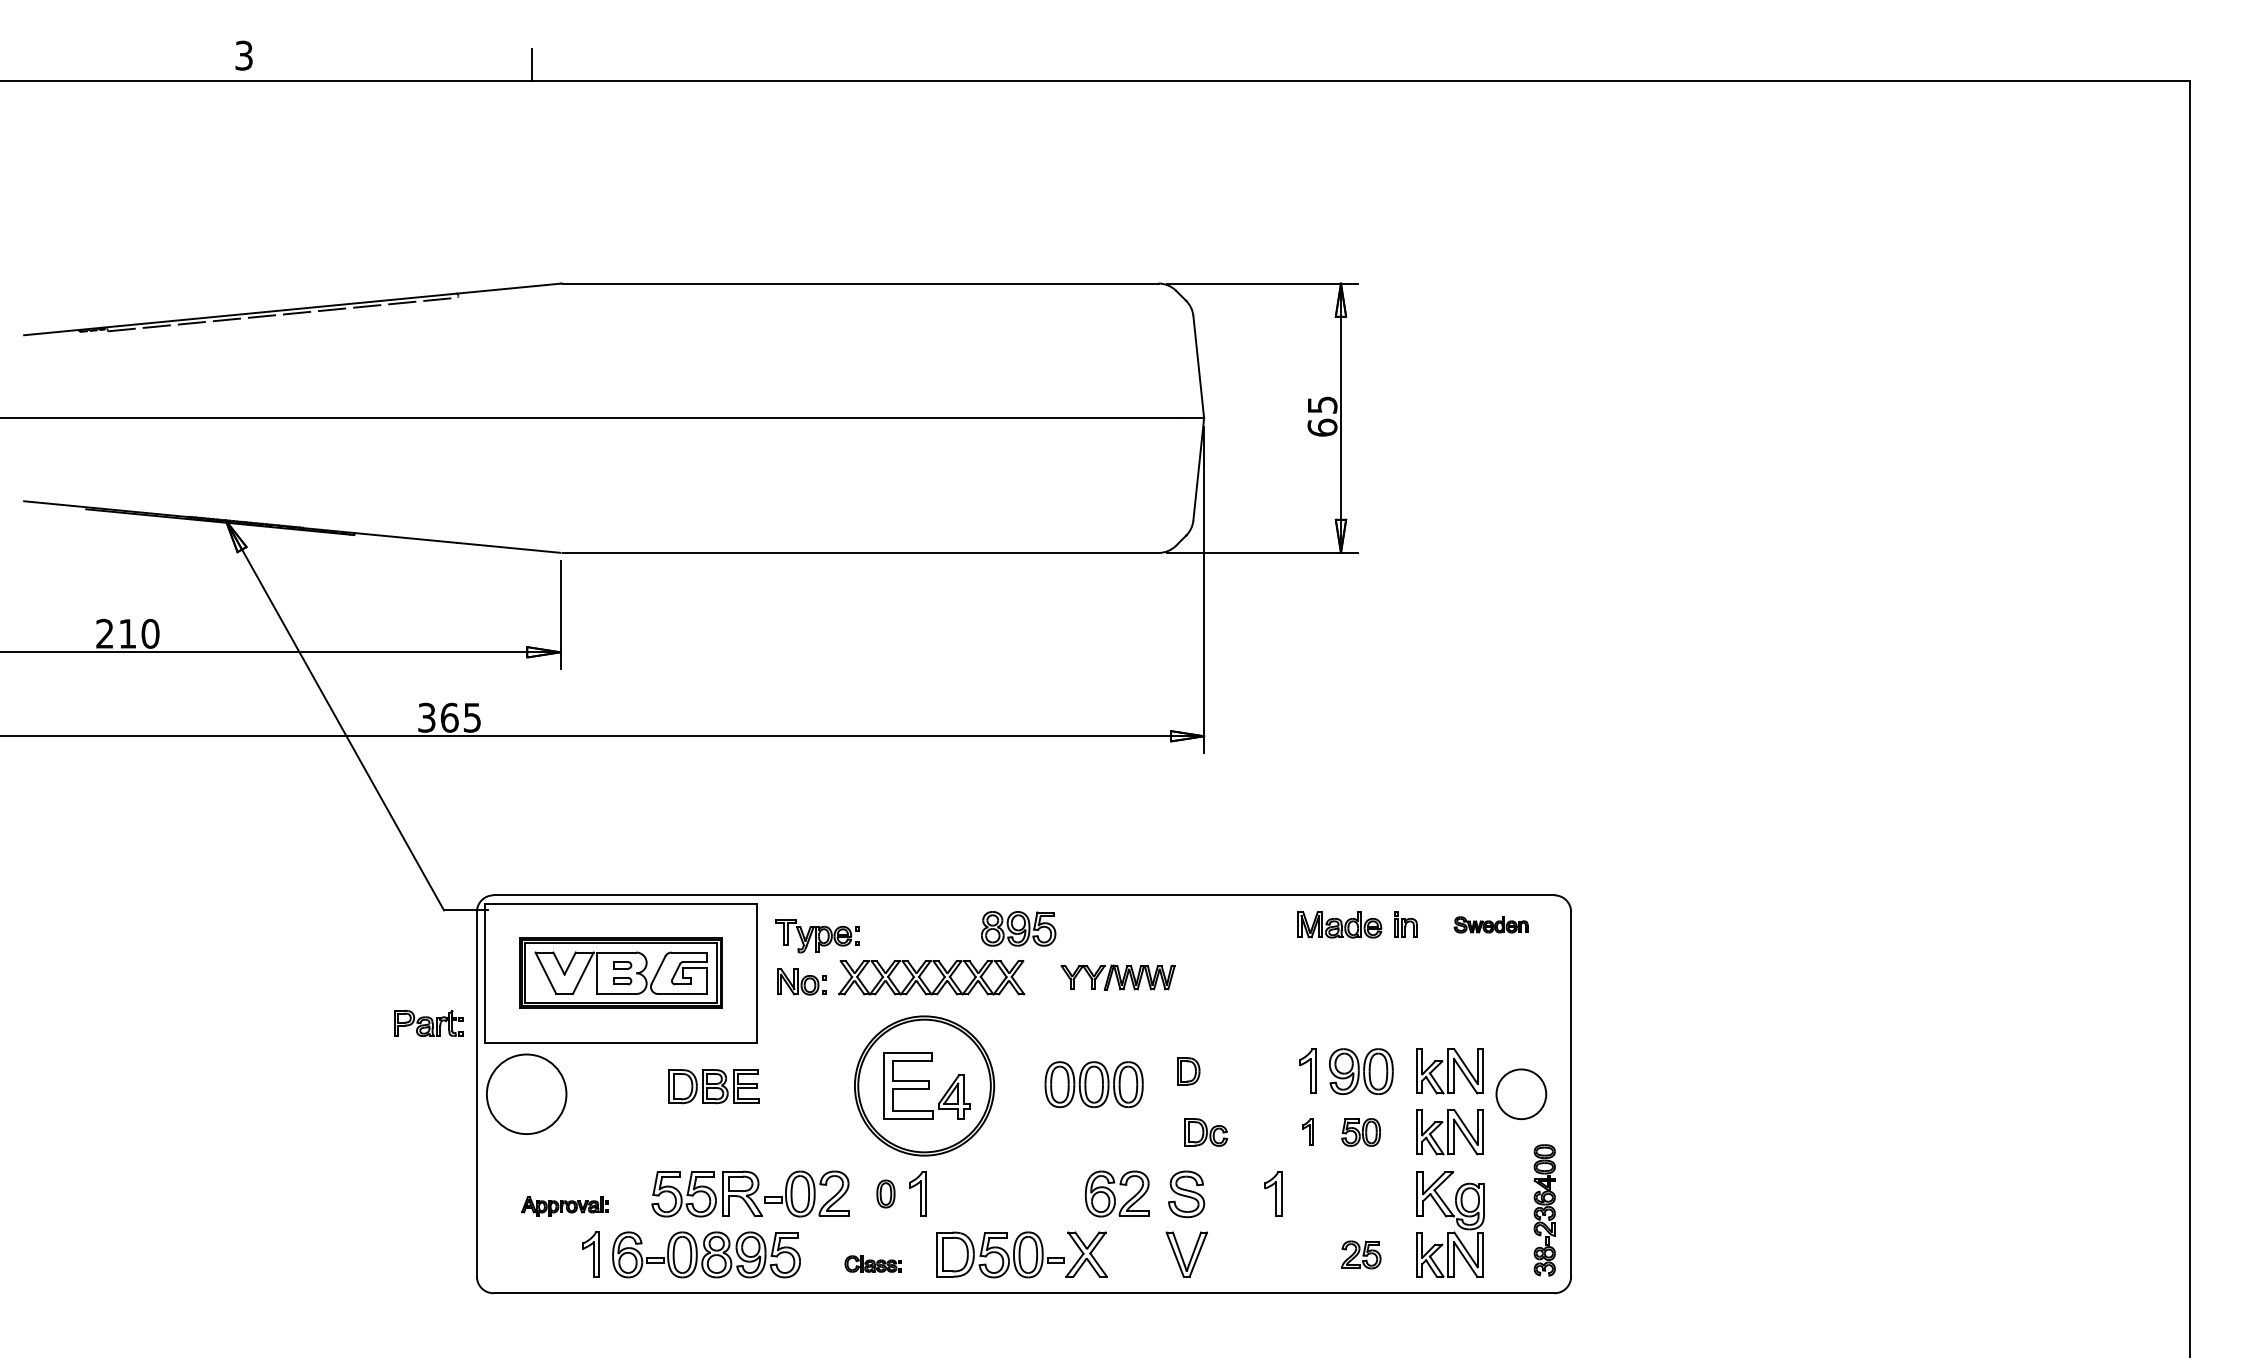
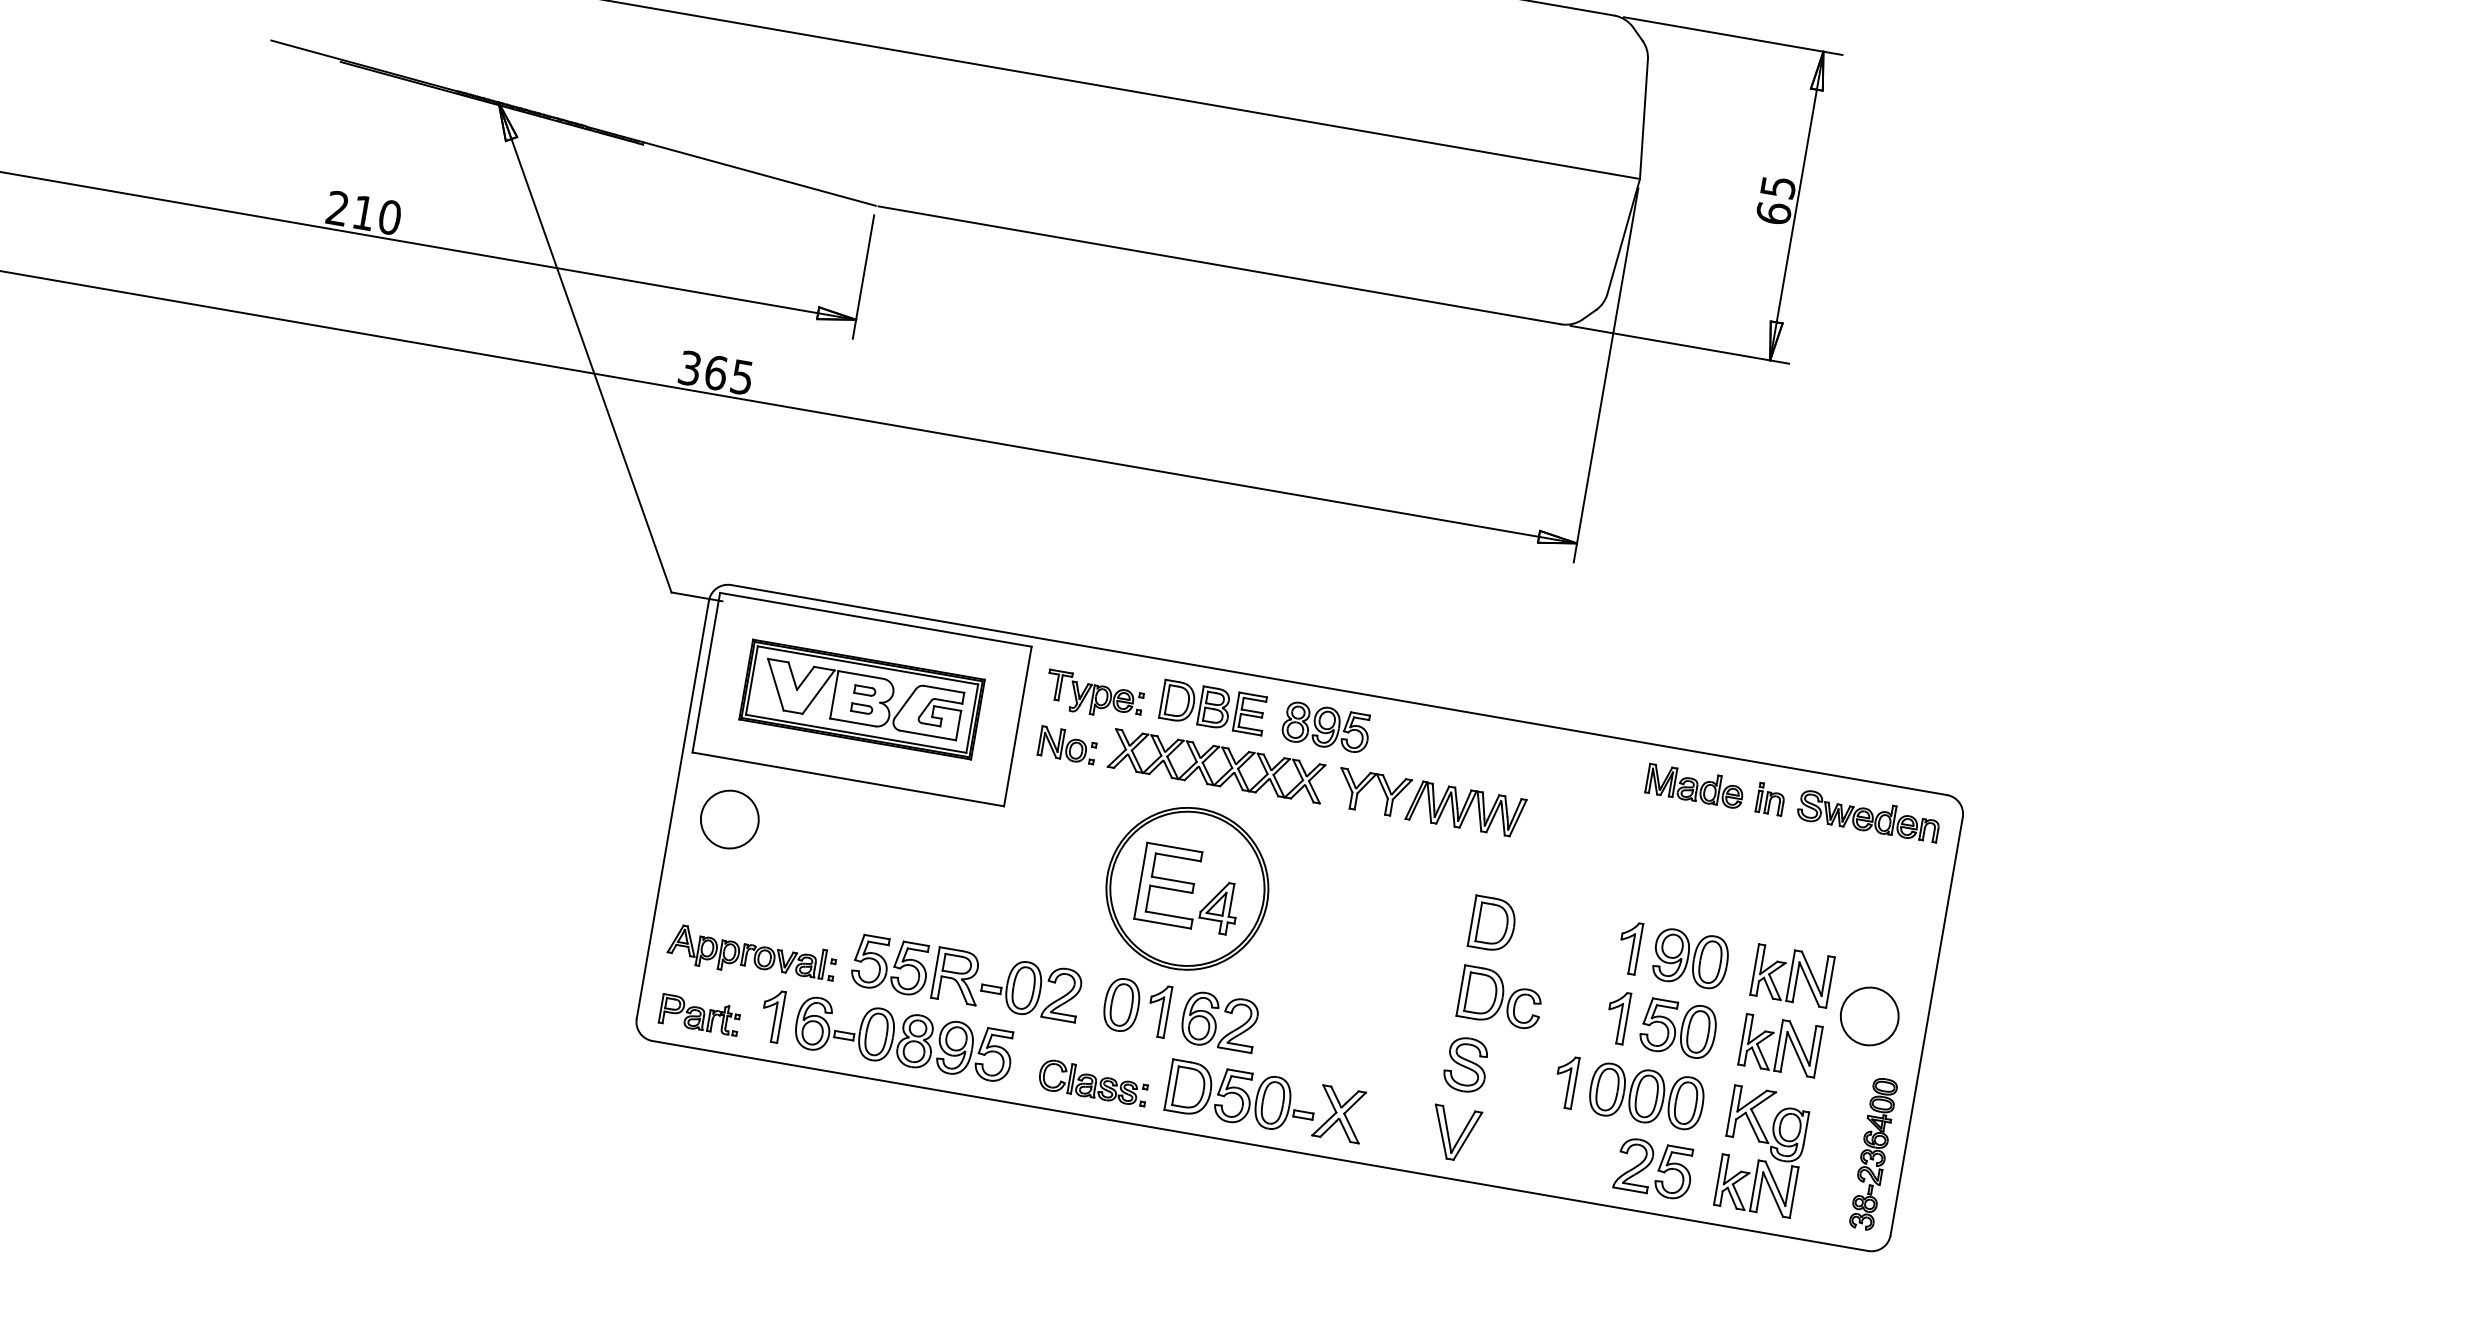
part: (1490, 924) -> (1867, 815), size x1.67
part: (1117, 977) -> (1430, 802), size x1.43
part: (428, 1022) -> (699, 1014), moved
part: (1188, 1071) -> (1492, 924), size x1.67
part: (1093, 1084) -> (1646, 1096), moved
part: (713, 1086) -> (1212, 707), moved
circle: (526, 1094) -> (729, 819), size x0.62
part: (1307, 1131) -> (1617, 1016), size x1.67
part: (1205, 1132) -> (1500, 997), size x1.67
part: (1360, 1132) -> (1677, 1028), size x1.67
part: (885, 1193) -> (1121, 1004), size x1.67
part: (1117, 1193) -> (1219, 1021), moved
part: (564, 1206) -> (750, 955), size x1.67
part: (1361, 1254) -> (1654, 1168), size x1.67
part: (873, 1263) -> (1093, 1082), size x1.67

